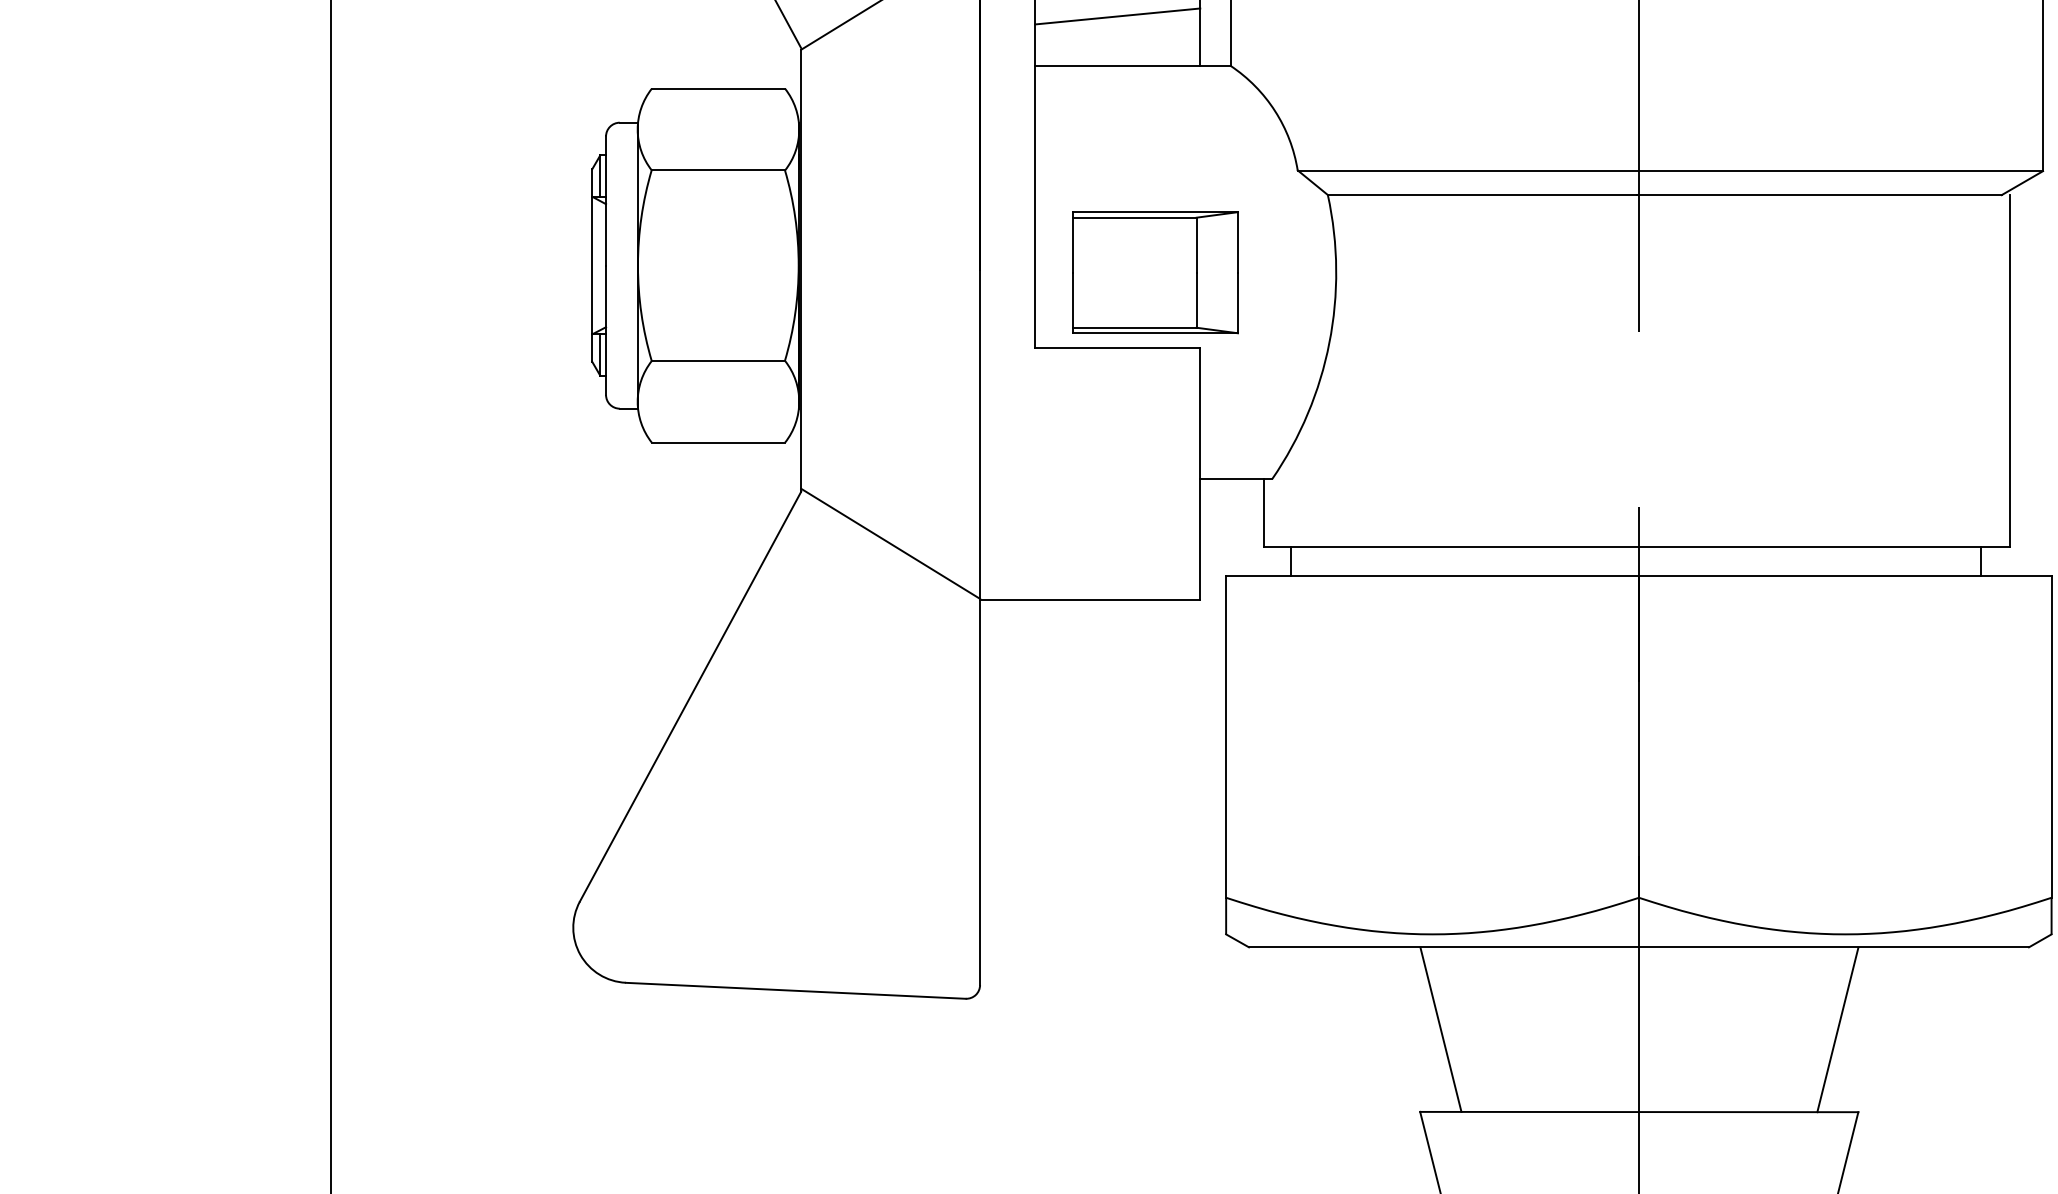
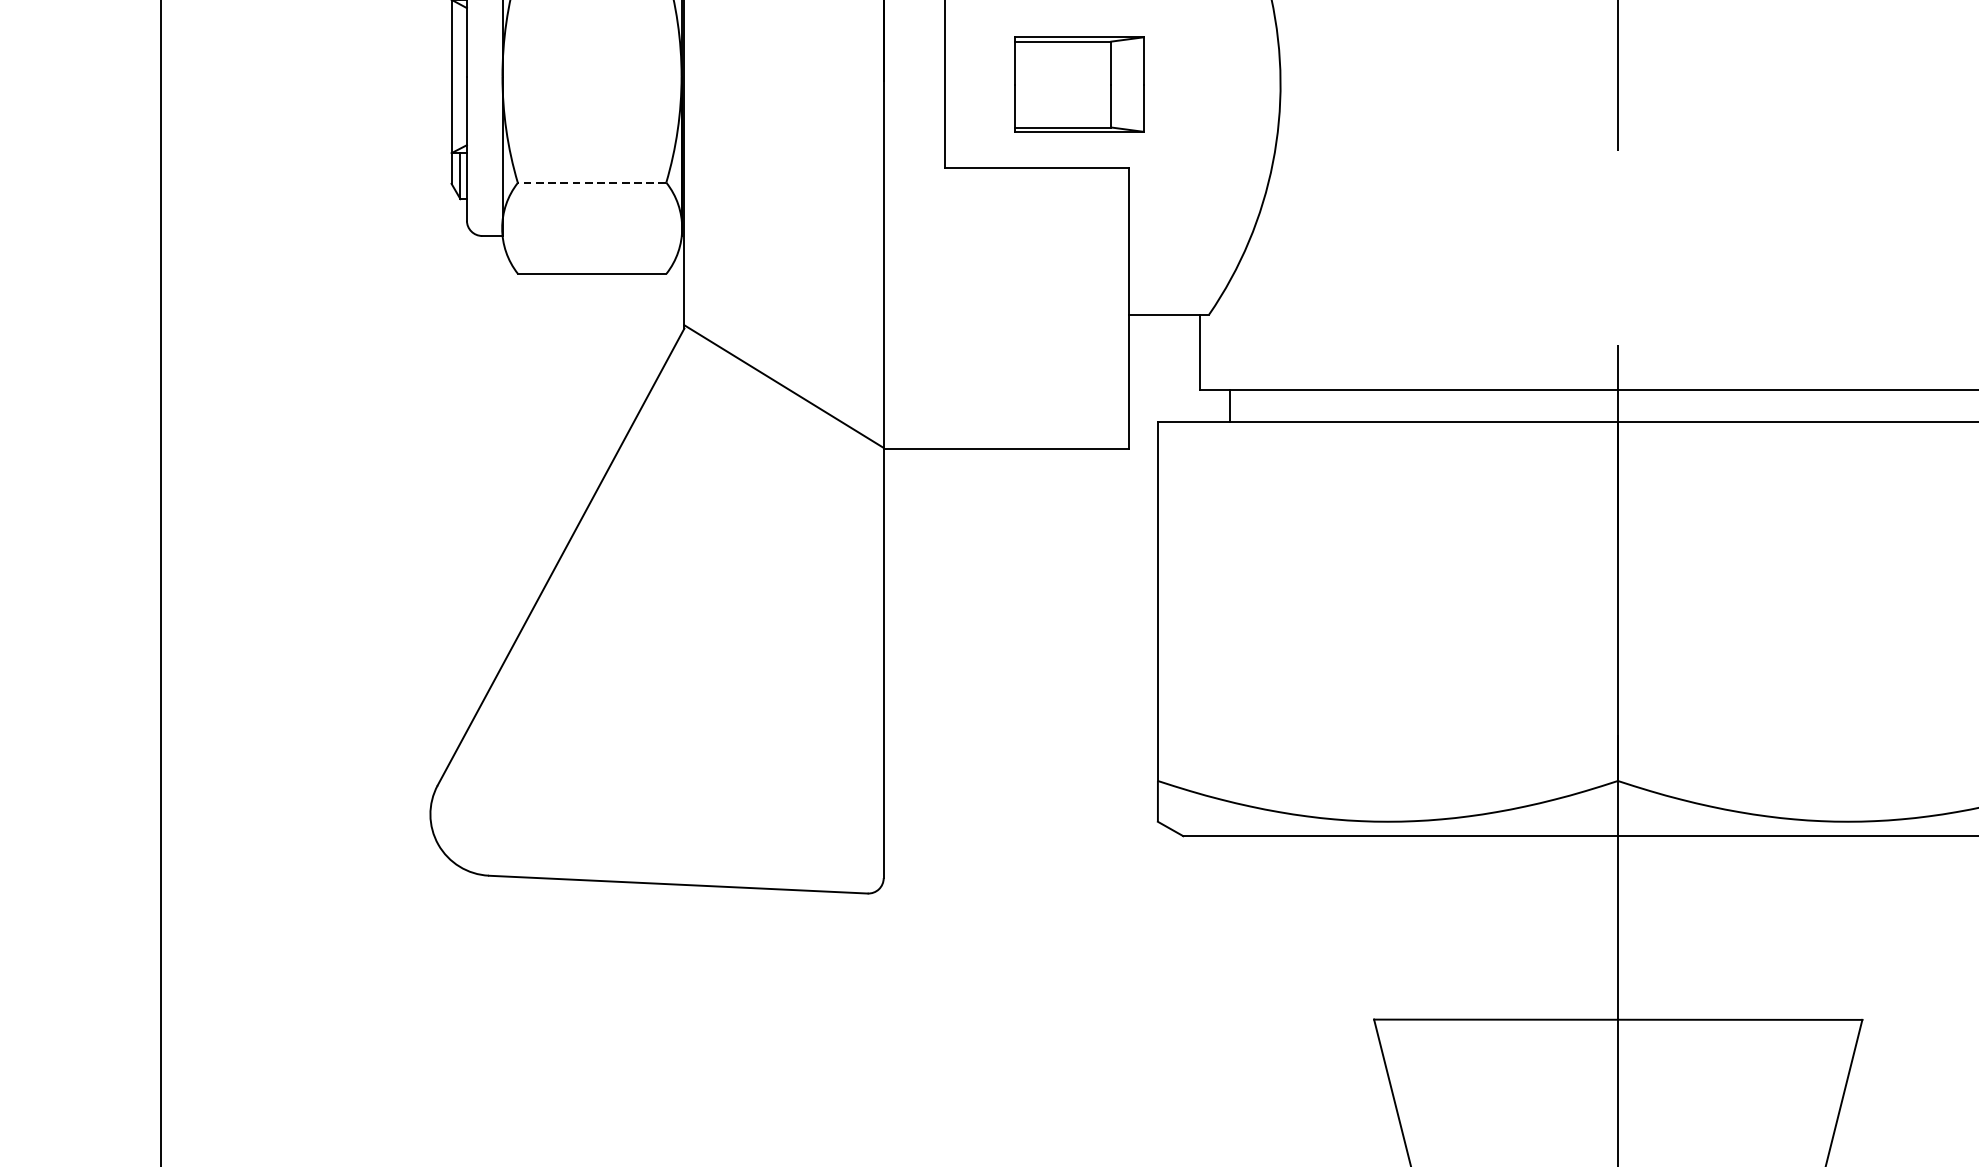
part: (1155, 272) -> (1079, 84), size x0.7
line: (718, 361) -> (592, 183), solid -> dashed
line: (1440, 1029) -> (1396, 927), removed
line: (1837, 1029) -> (1839, 927), removed

